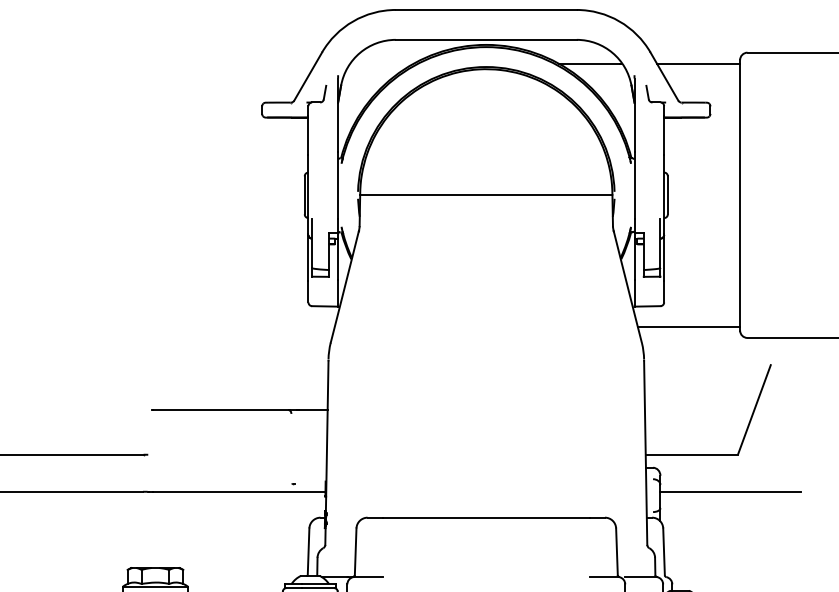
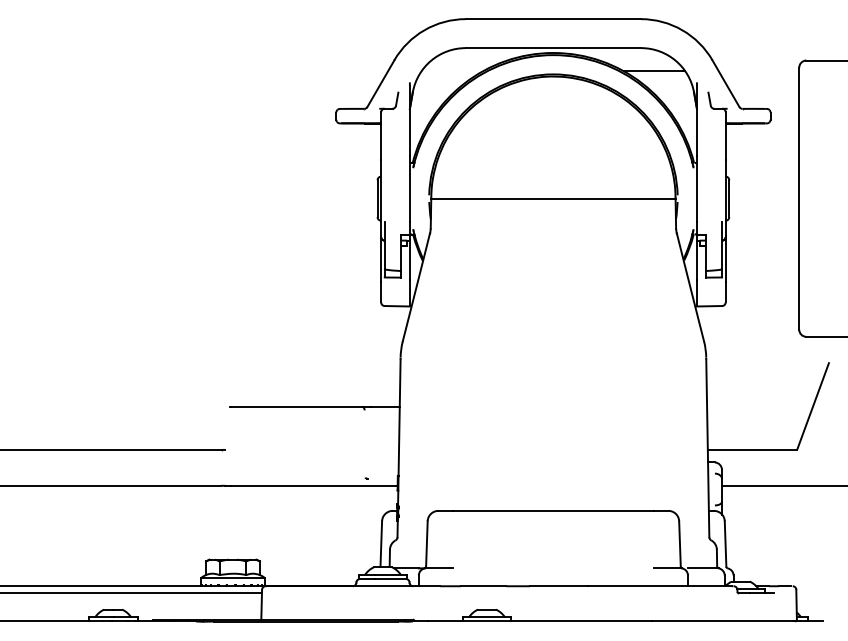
line: (698, 64) -> (758, 71), removed
line: (688, 327) -> (749, 326), removed

